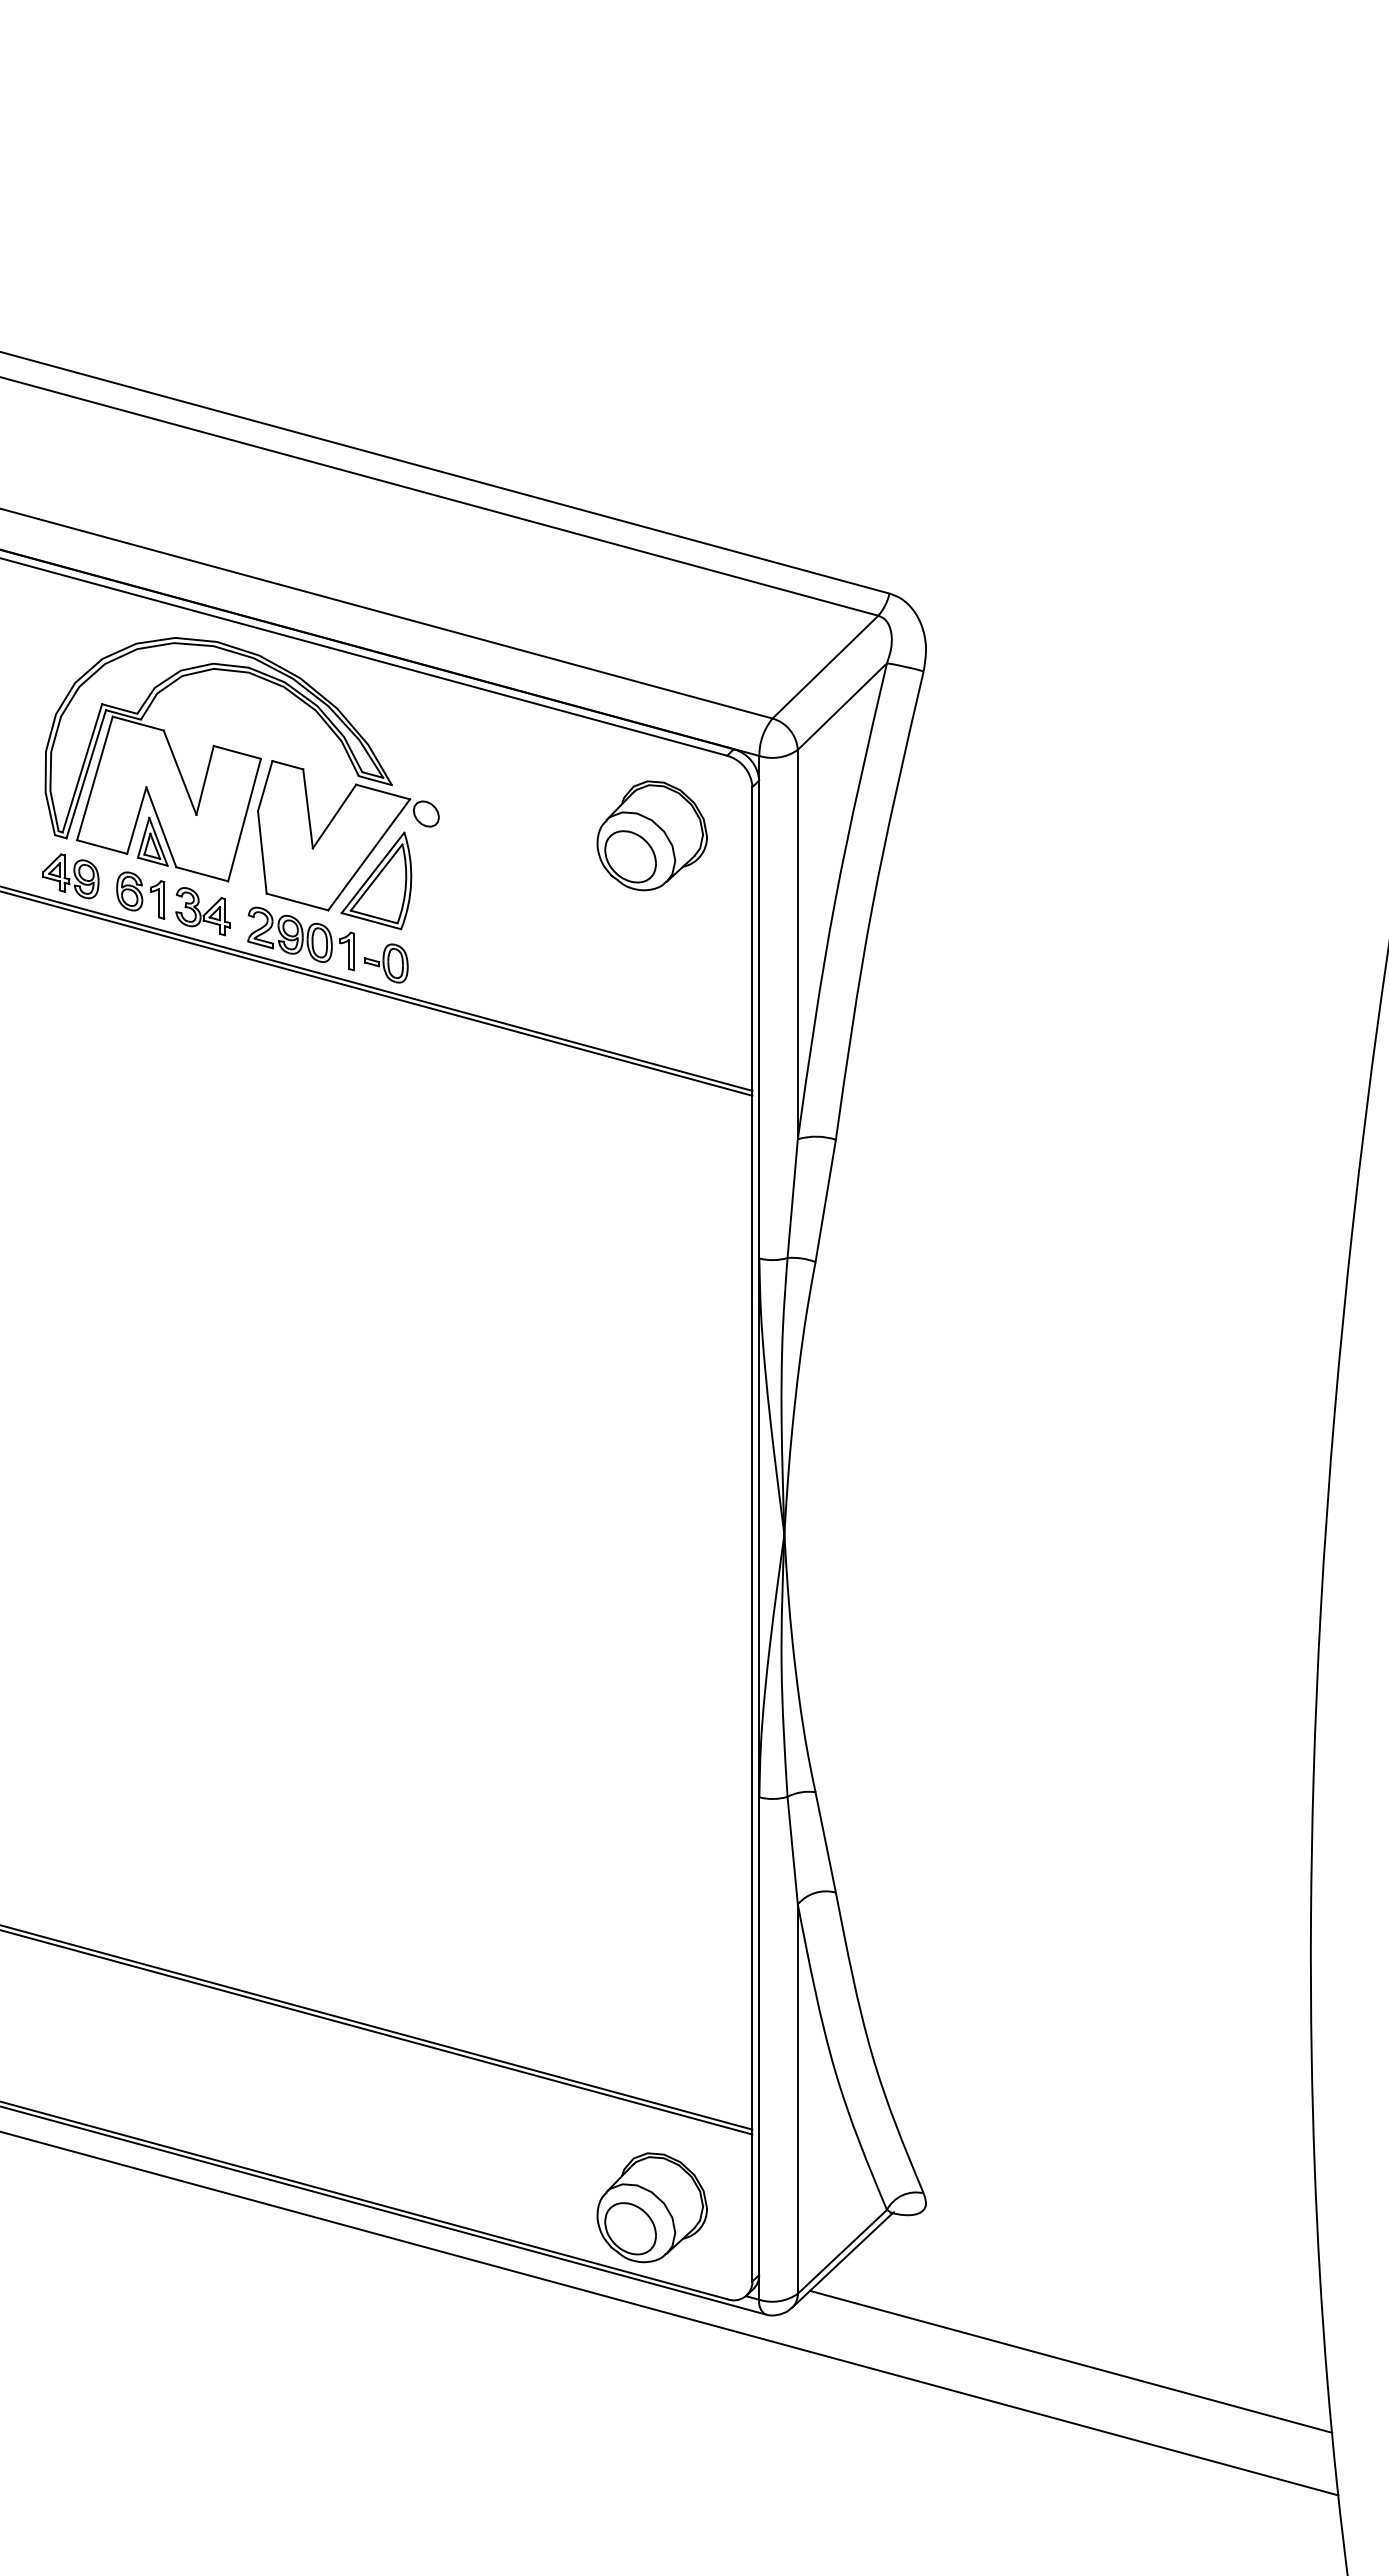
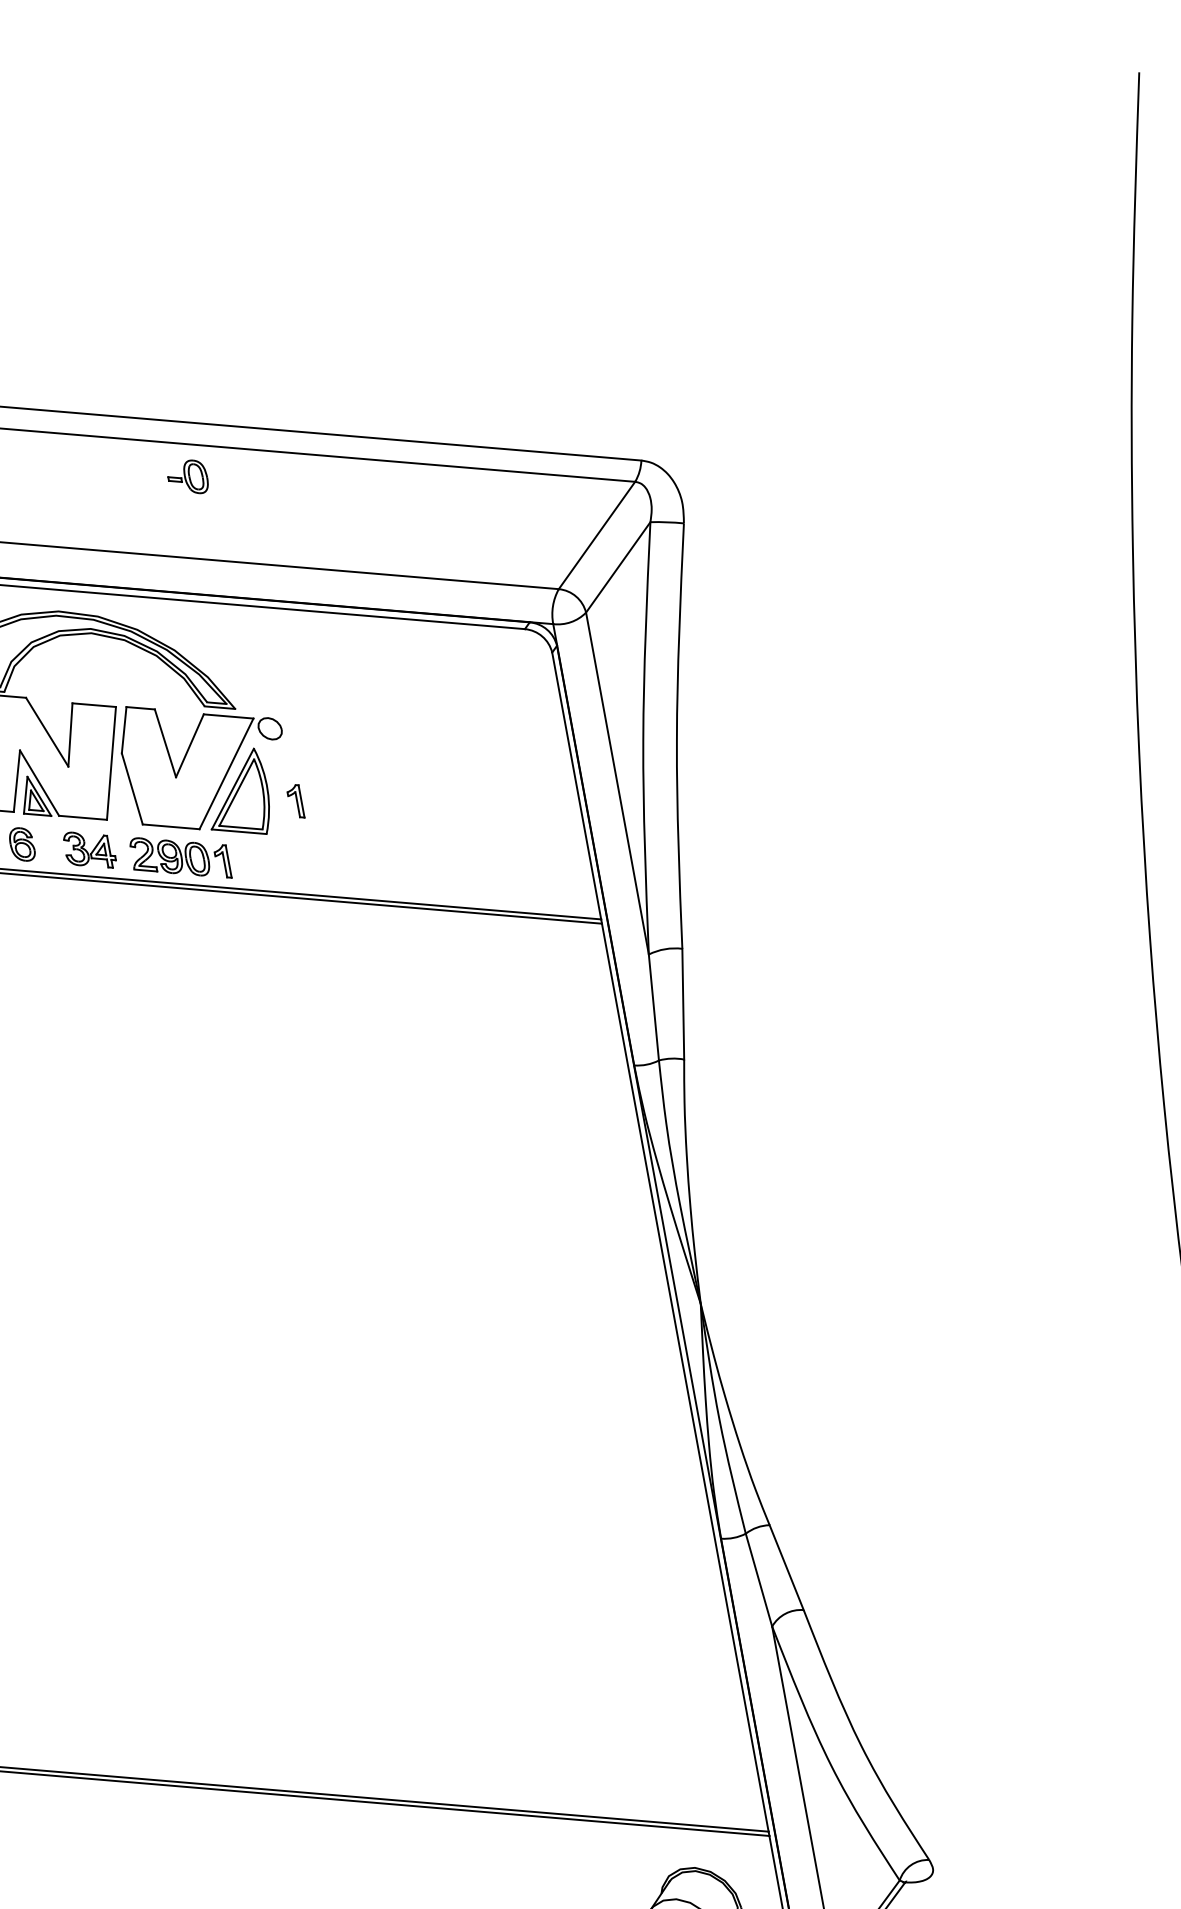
part: (651, 835) -> (471, 711), removed
part: (157, 899) -> (295, 801), moved
part: (386, 963) -> (188, 478), moved

